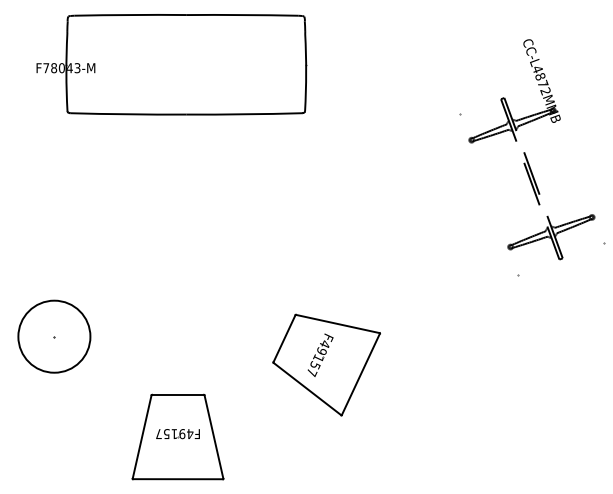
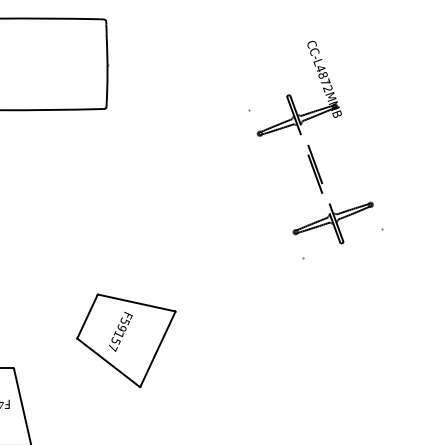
text: (325, 343) -> (125, 320), F49157 -> F59157

